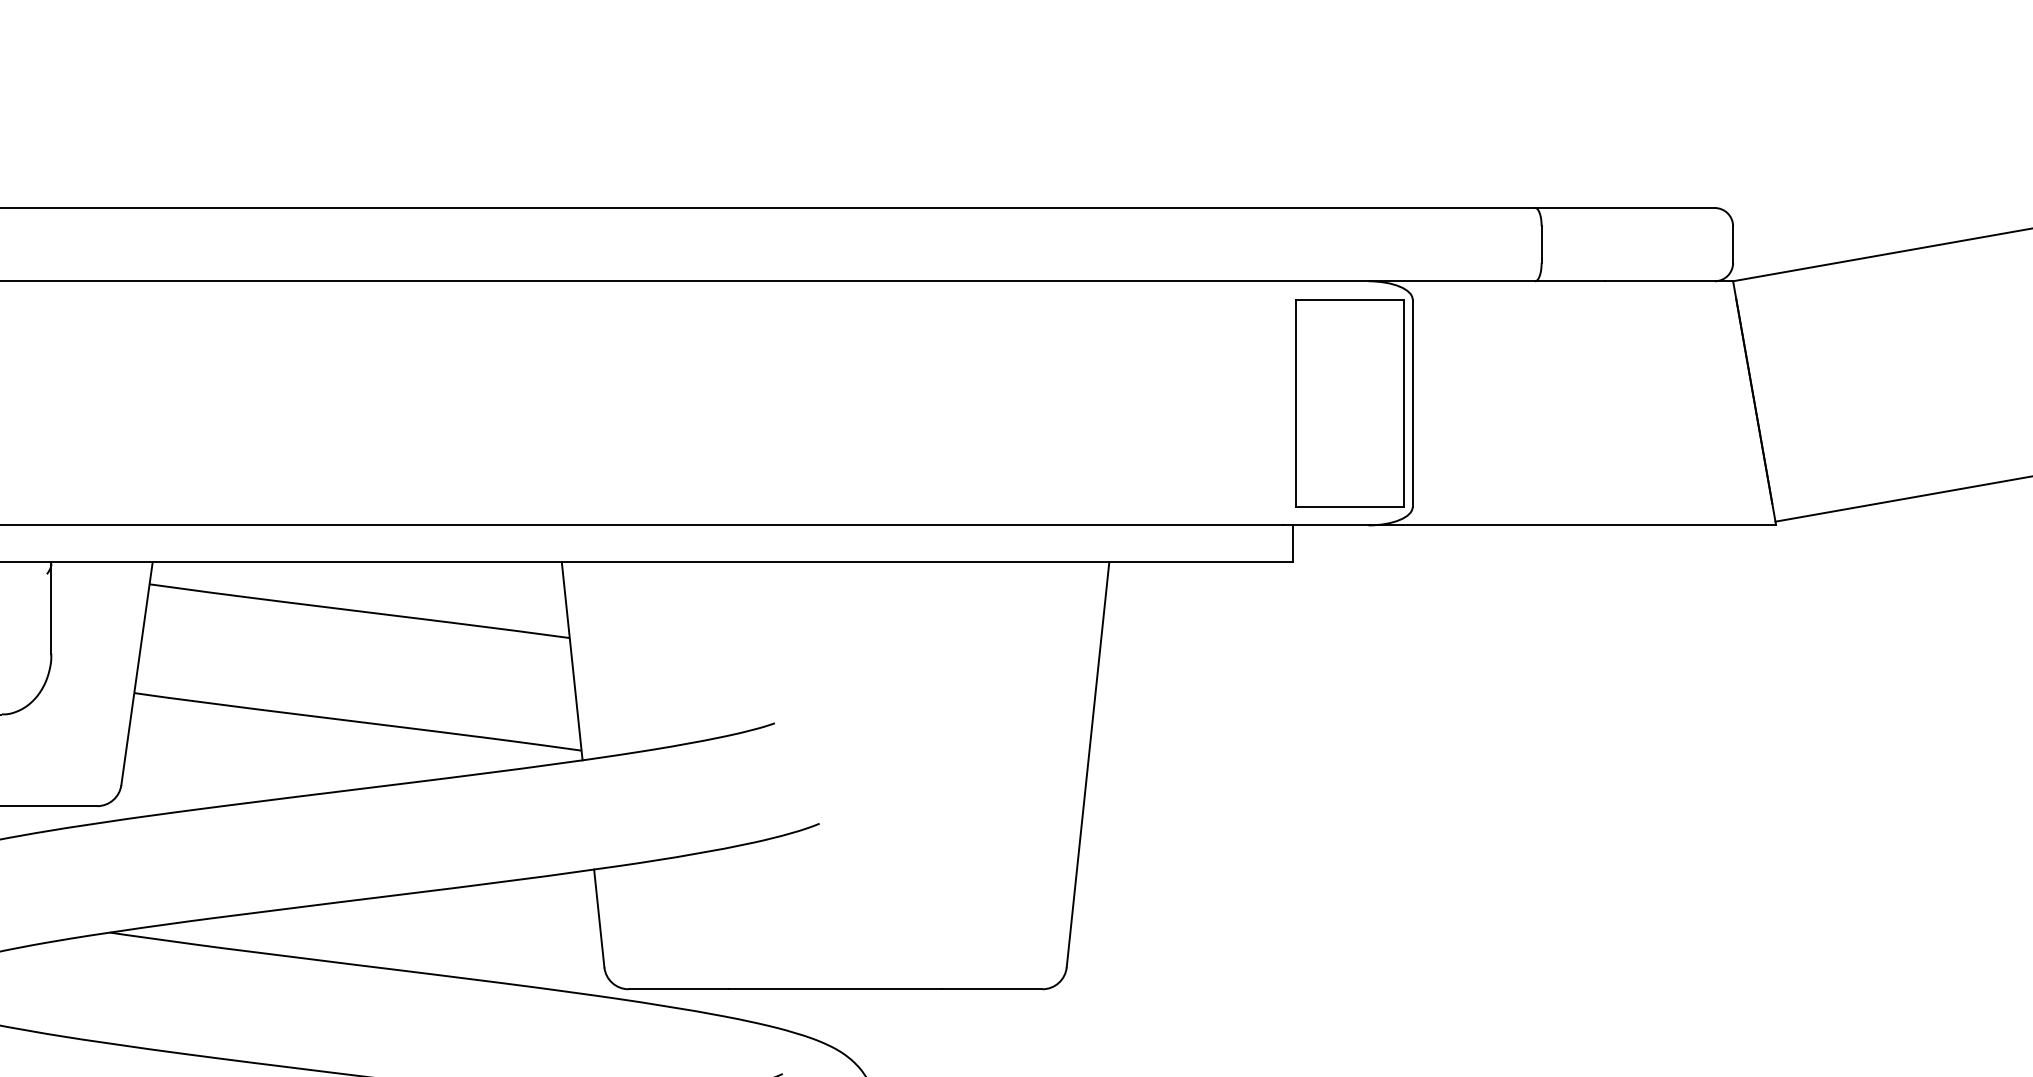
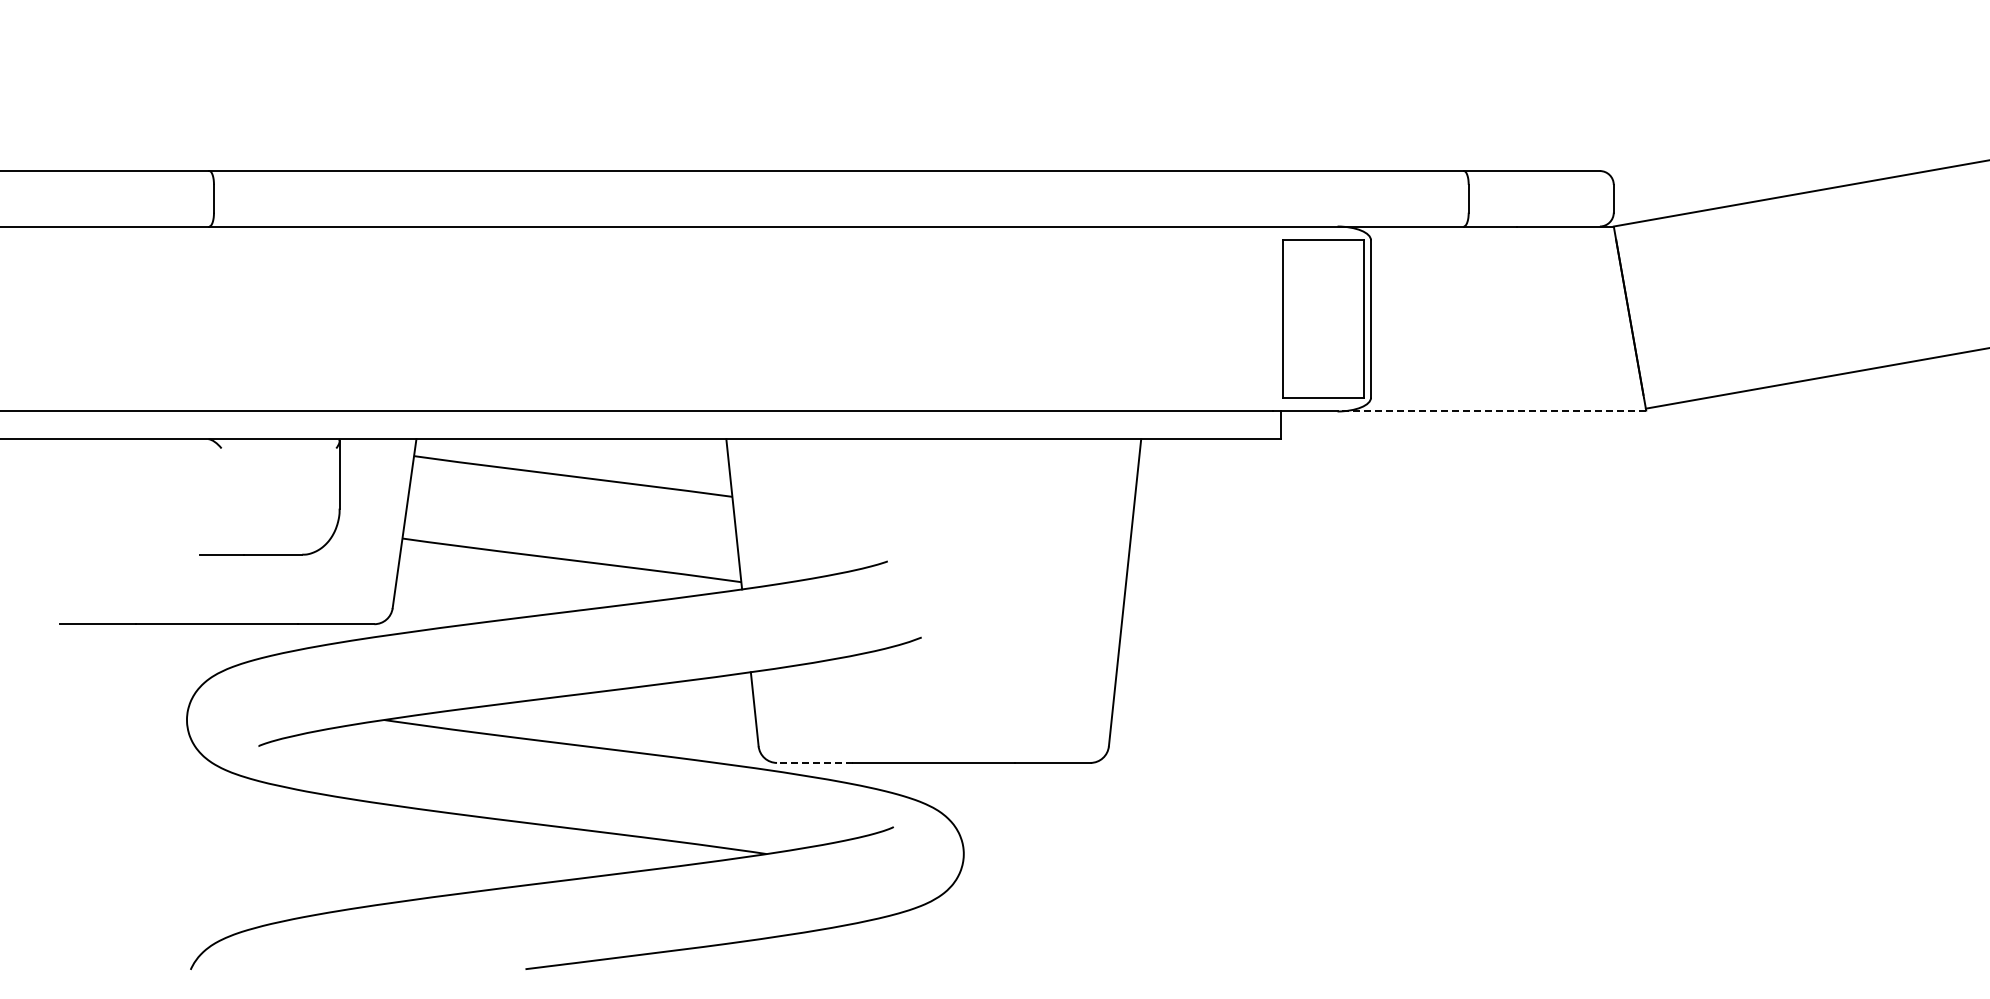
line: (1571, 525) -> (1491, 411), solid -> dashed
line: (678, 988) -> (814, 762), solid -> dashed

